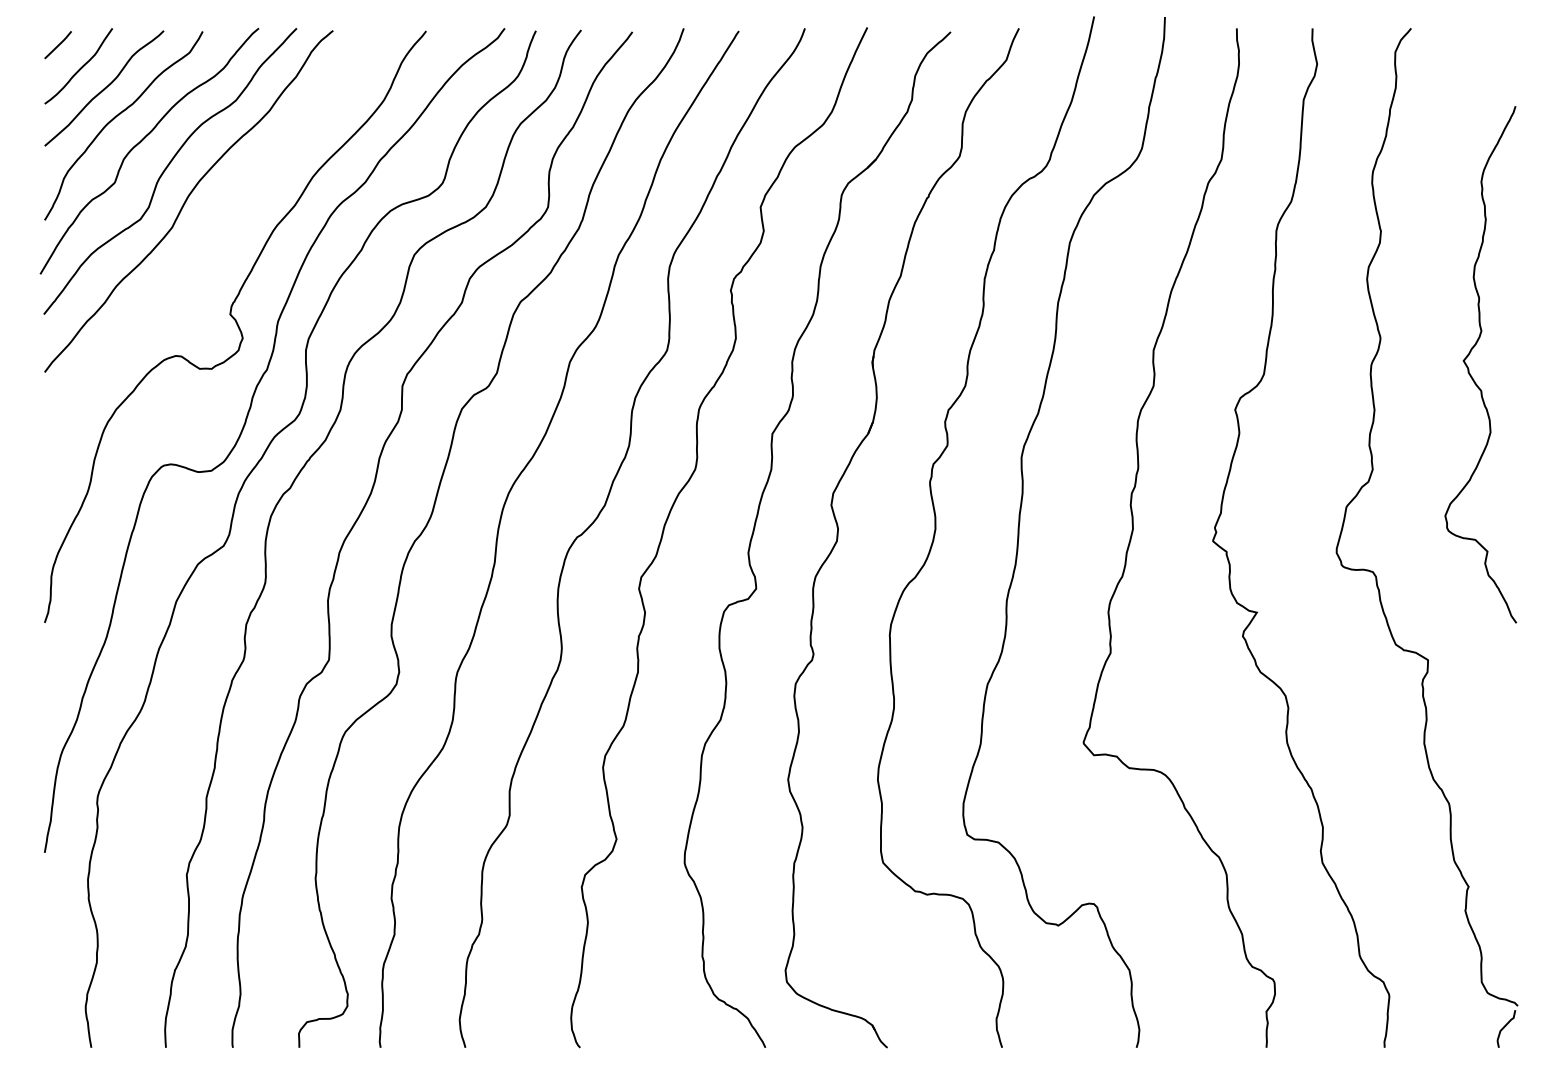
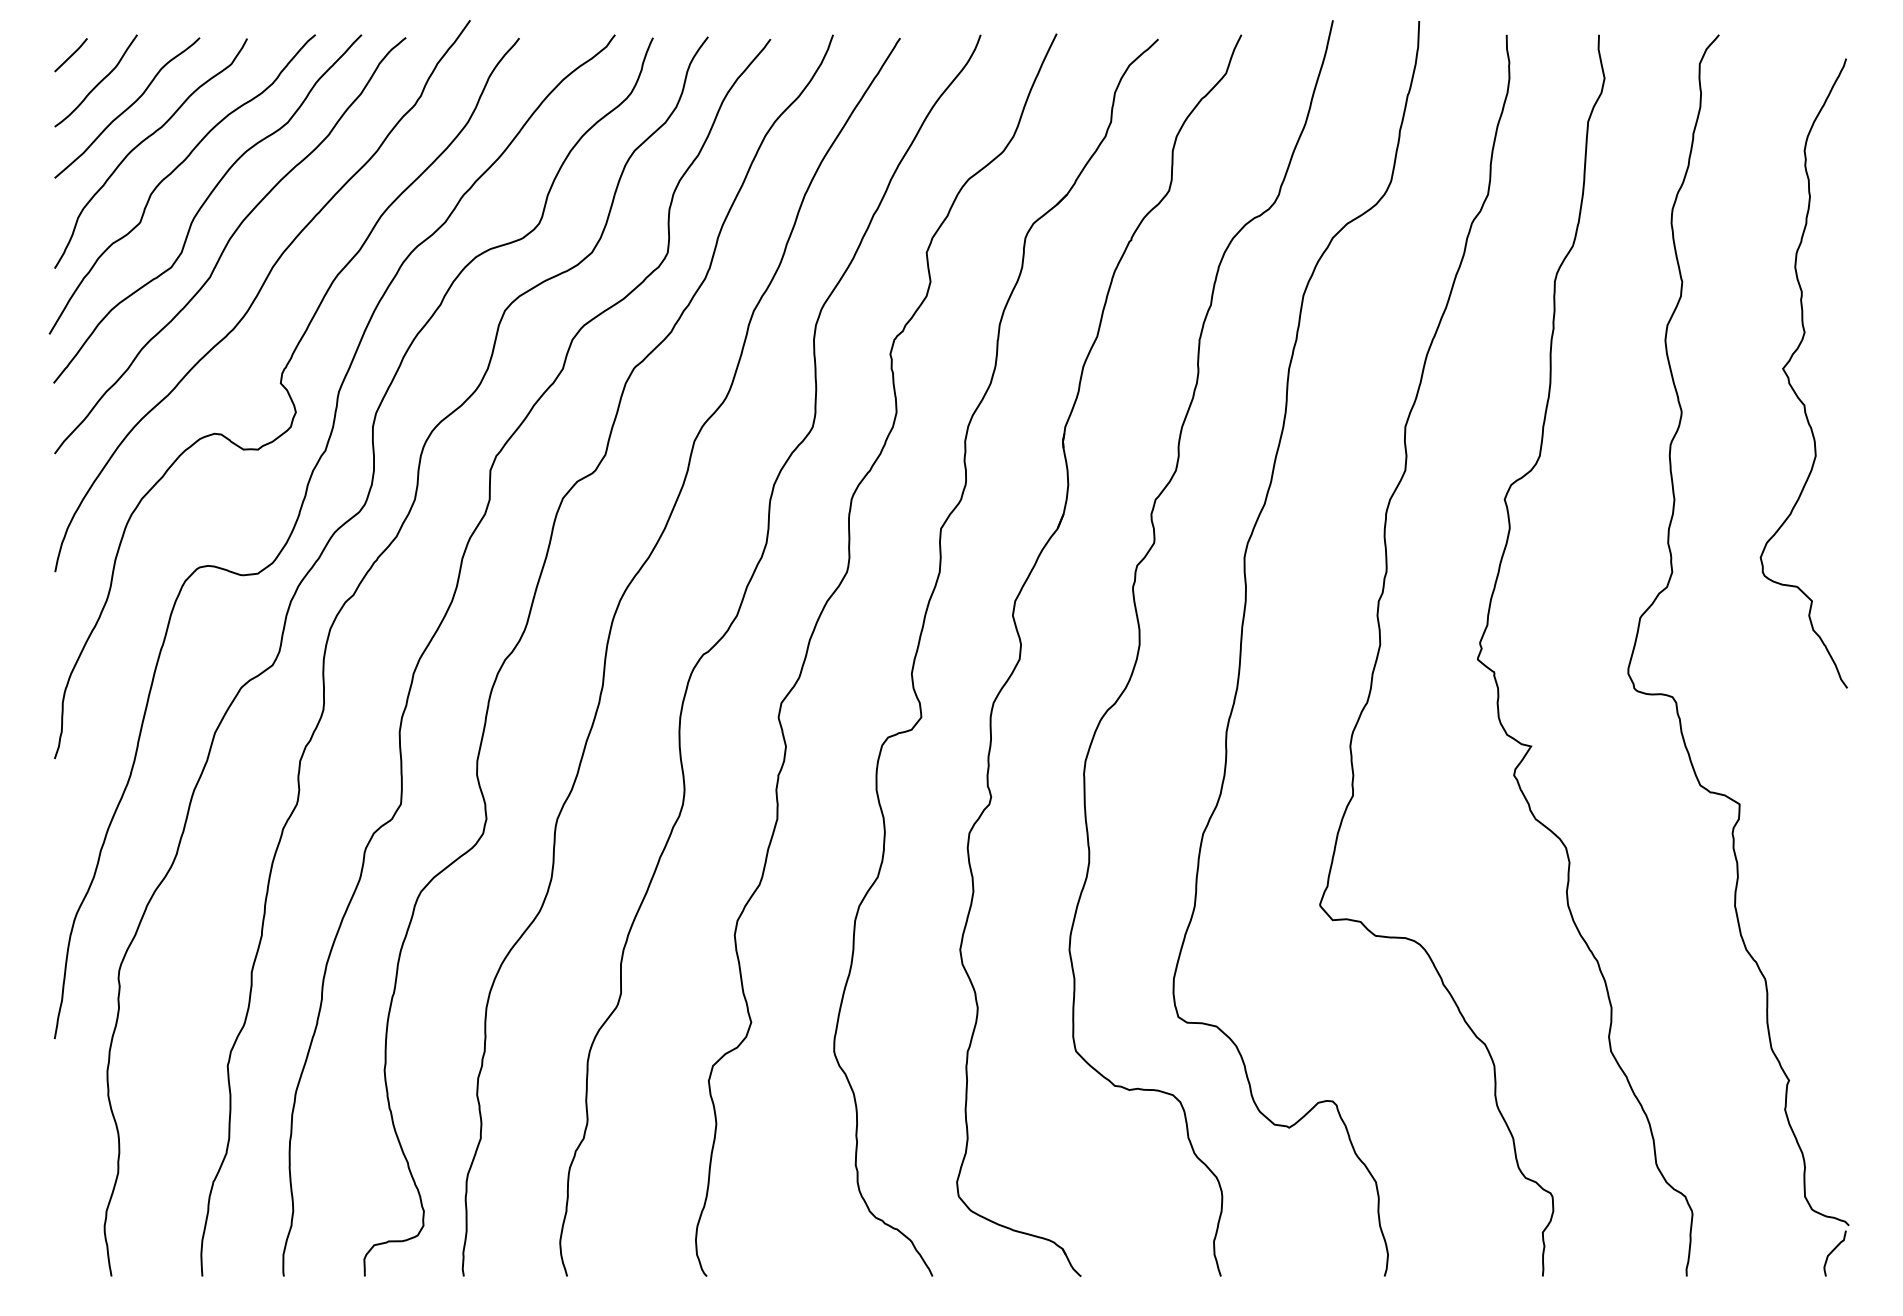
curve: (212, 242) -> (258, 295), added
curve: (1468, 368) -> (1789, 377), moved

